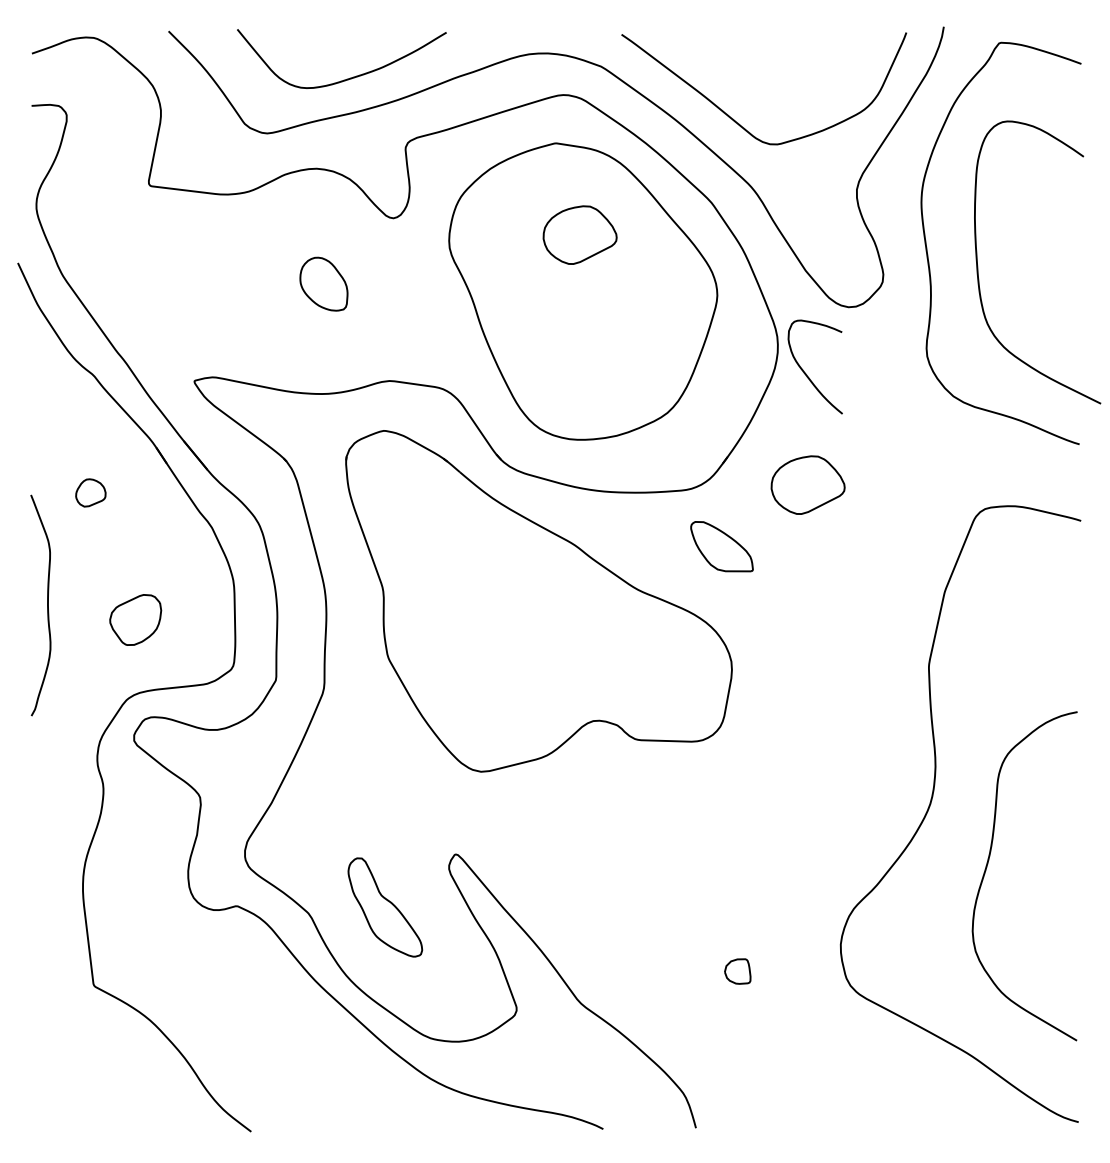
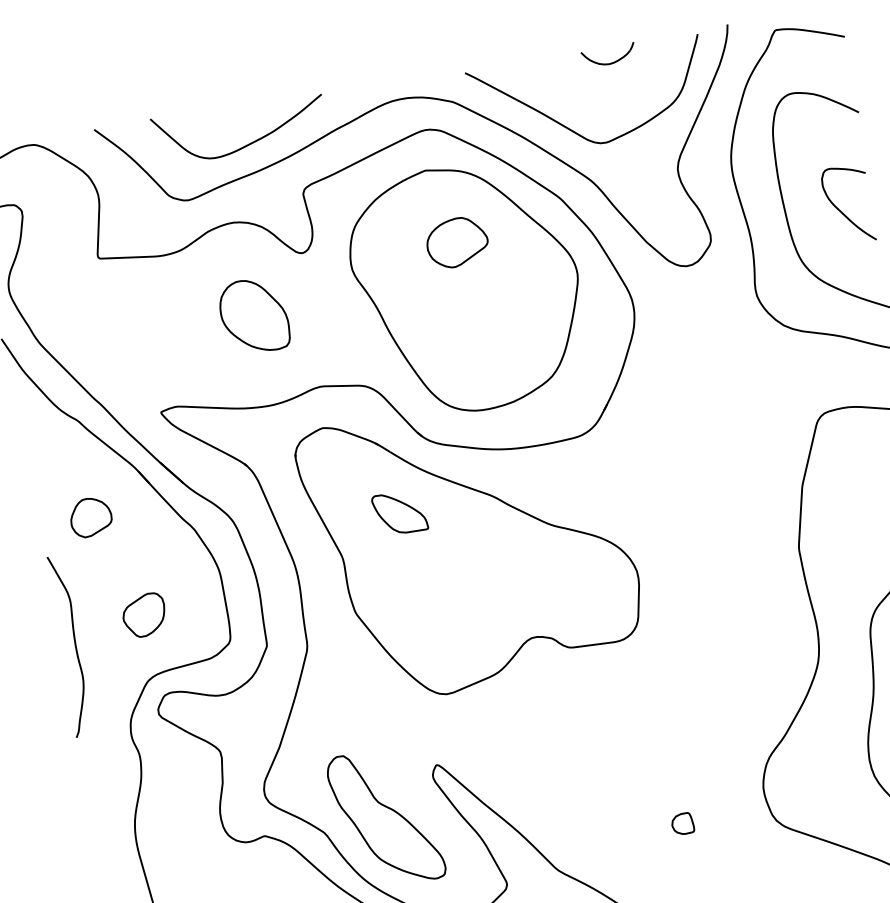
part: (800, 49) -> (613, 61), added
part: (323, 284) -> (254, 316), size x1.67
curve: (806, 373) -> (841, 211), moved
part: (807, 484) -> (675, 416), removed
part: (90, 492) -> (90, 517), size x1.67
part: (721, 546) -> (399, 512), moved
curve: (47, 605) -> (75, 645), moved
part: (385, 907) -> (386, 817), size x1.67

